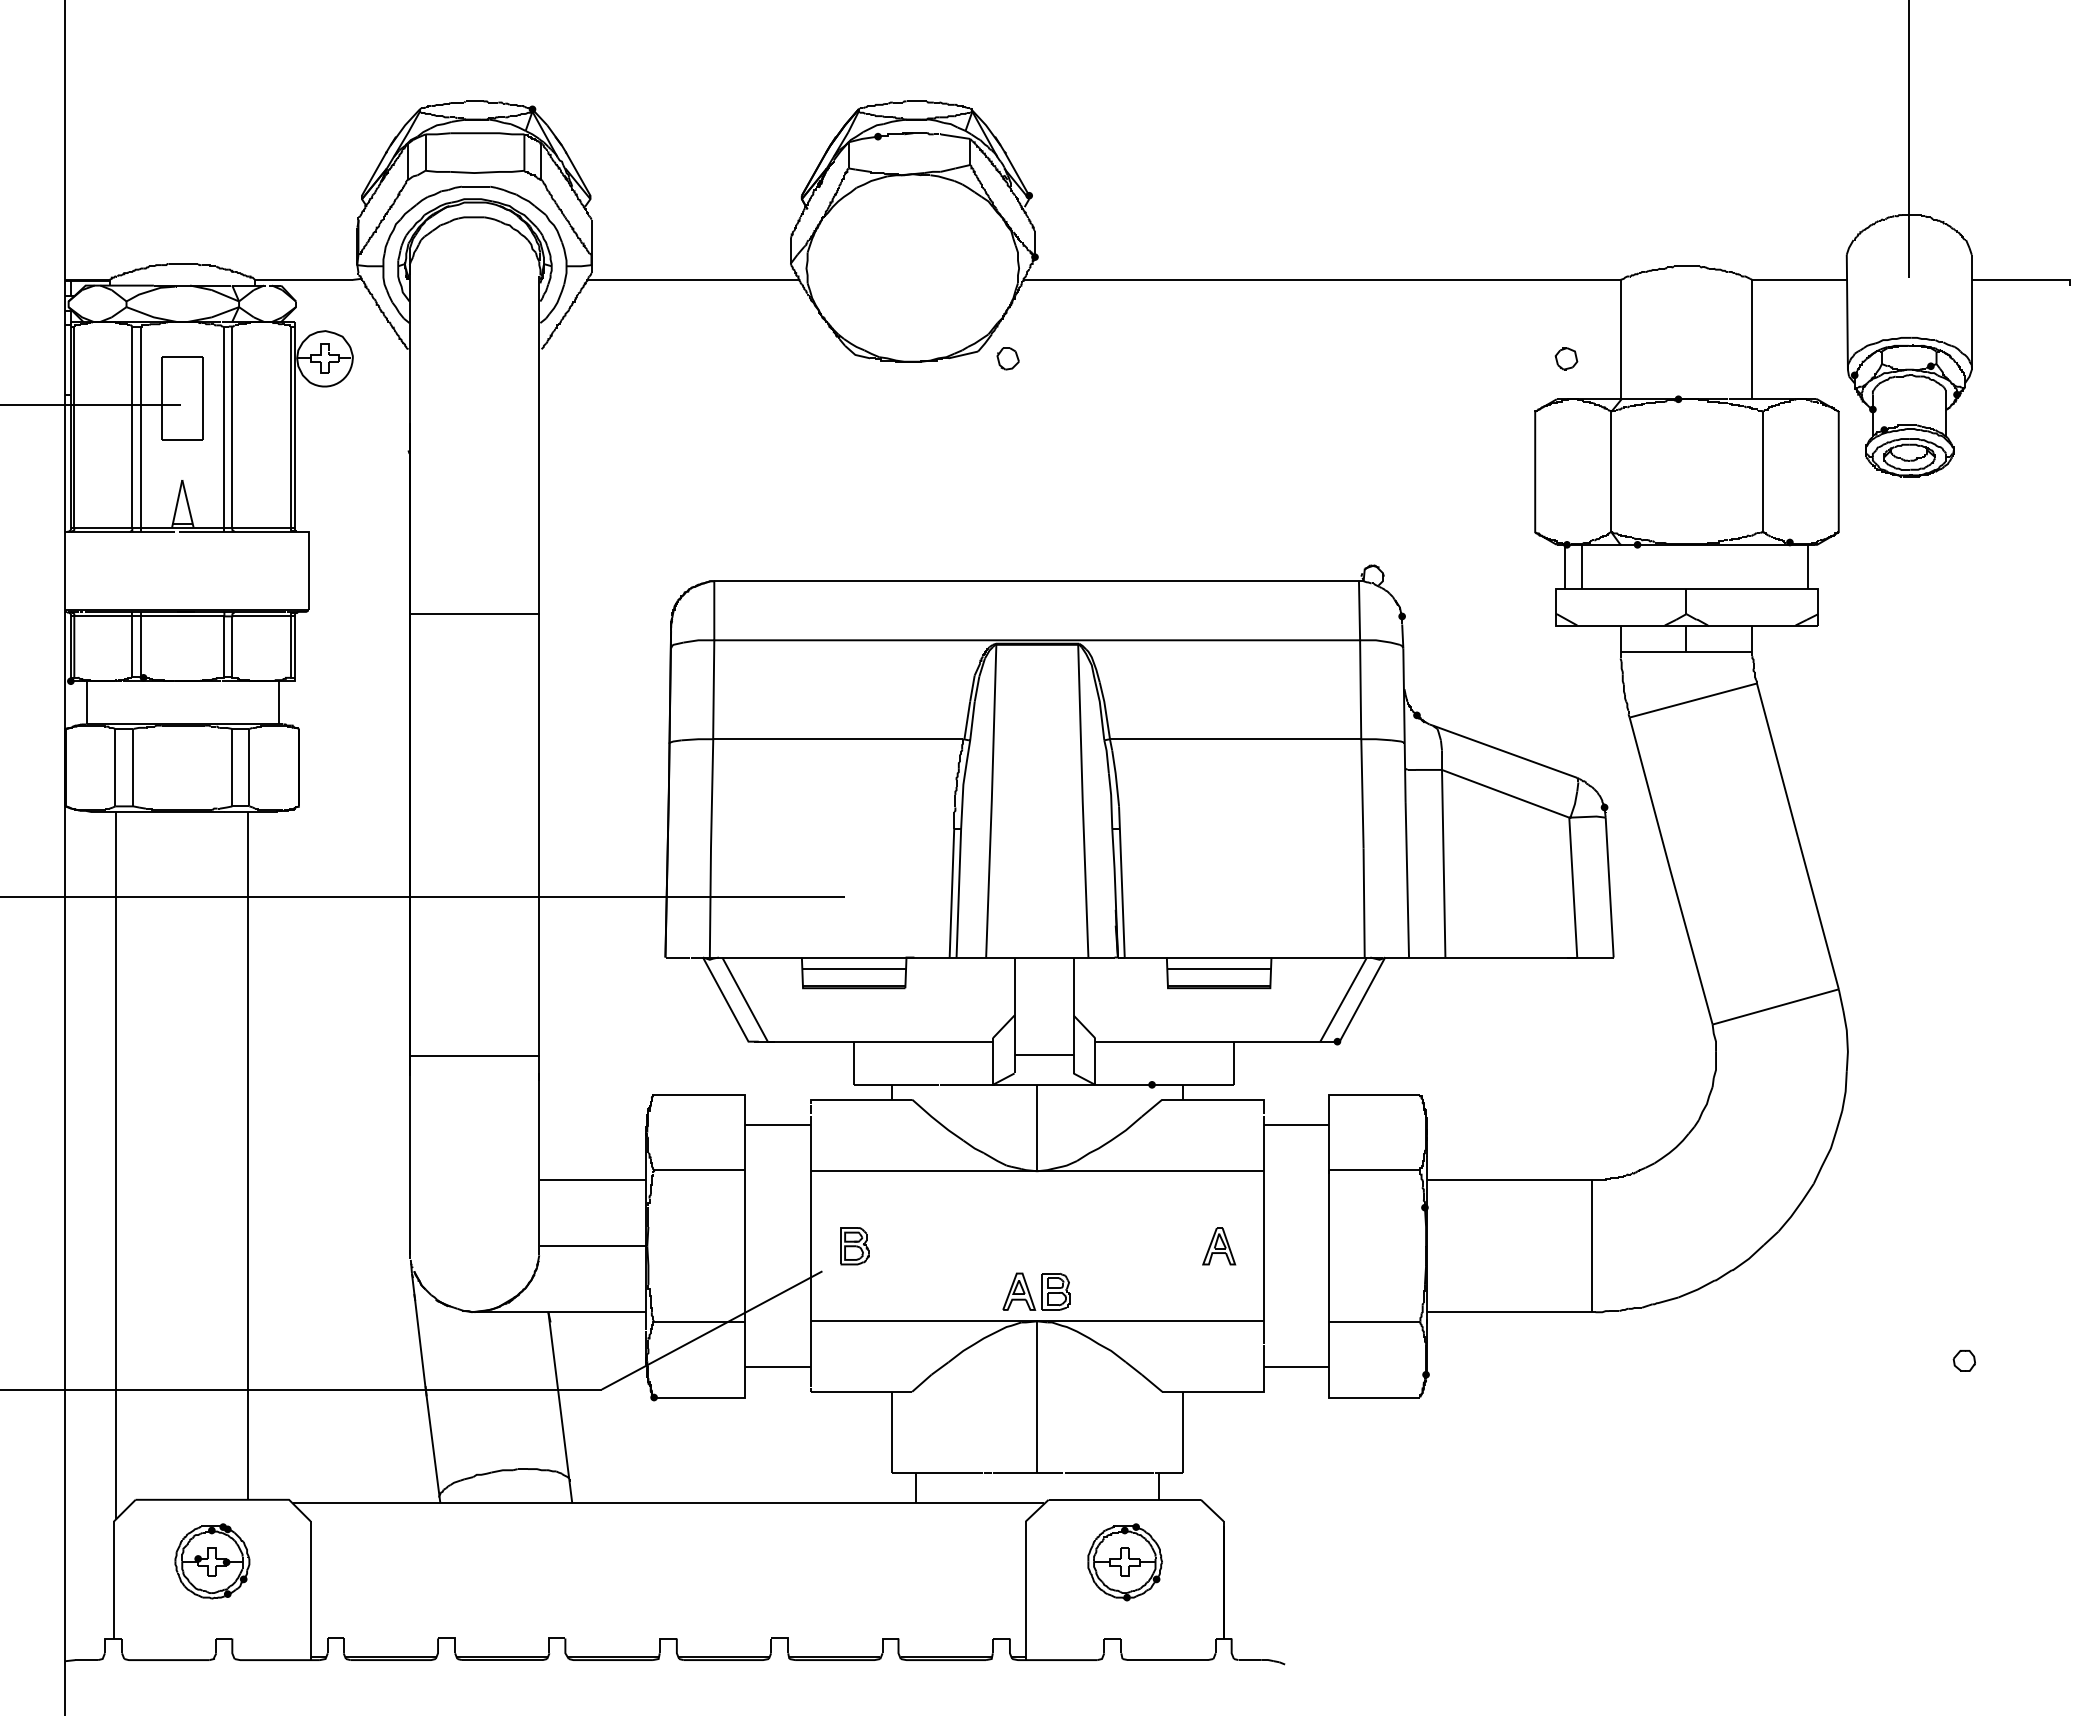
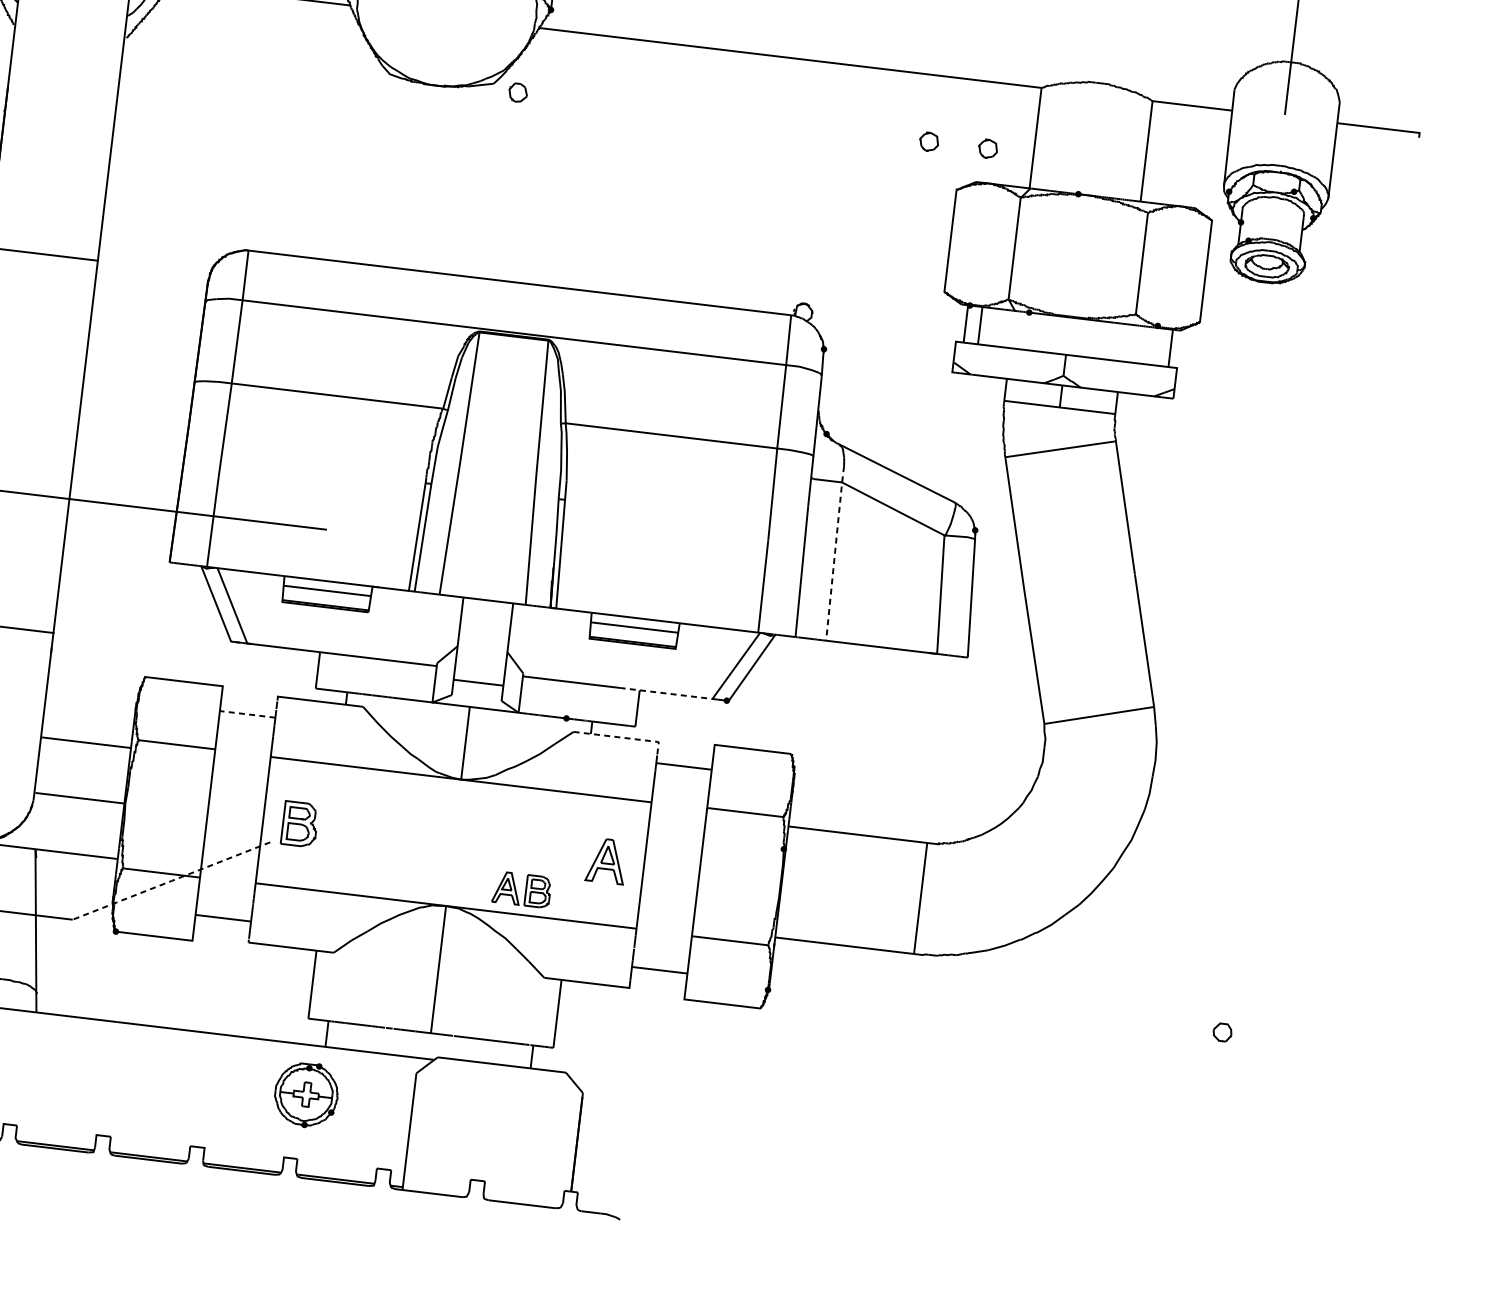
part: (1496, 358) -> (929, 141), added
line: (1443, 853) -> (835, 552), solid -> dashed
line: (1268, 1041) -> (668, 693), solid -> dashed
line: (1220, 1099) -> (622, 737), solid -> dashed
line: (778, 1124) -> (248, 714), solid -> dashed
part: (854, 1246) -> (299, 824), size x1.4
part: (1219, 1246) -> (607, 861), size x1.4
part: (1036, 1291) -> (521, 889), moved
line: (712, 1330) -> (171, 881), solid -> dashed
part: (1124, 1562) -> (305, 1095), moved

